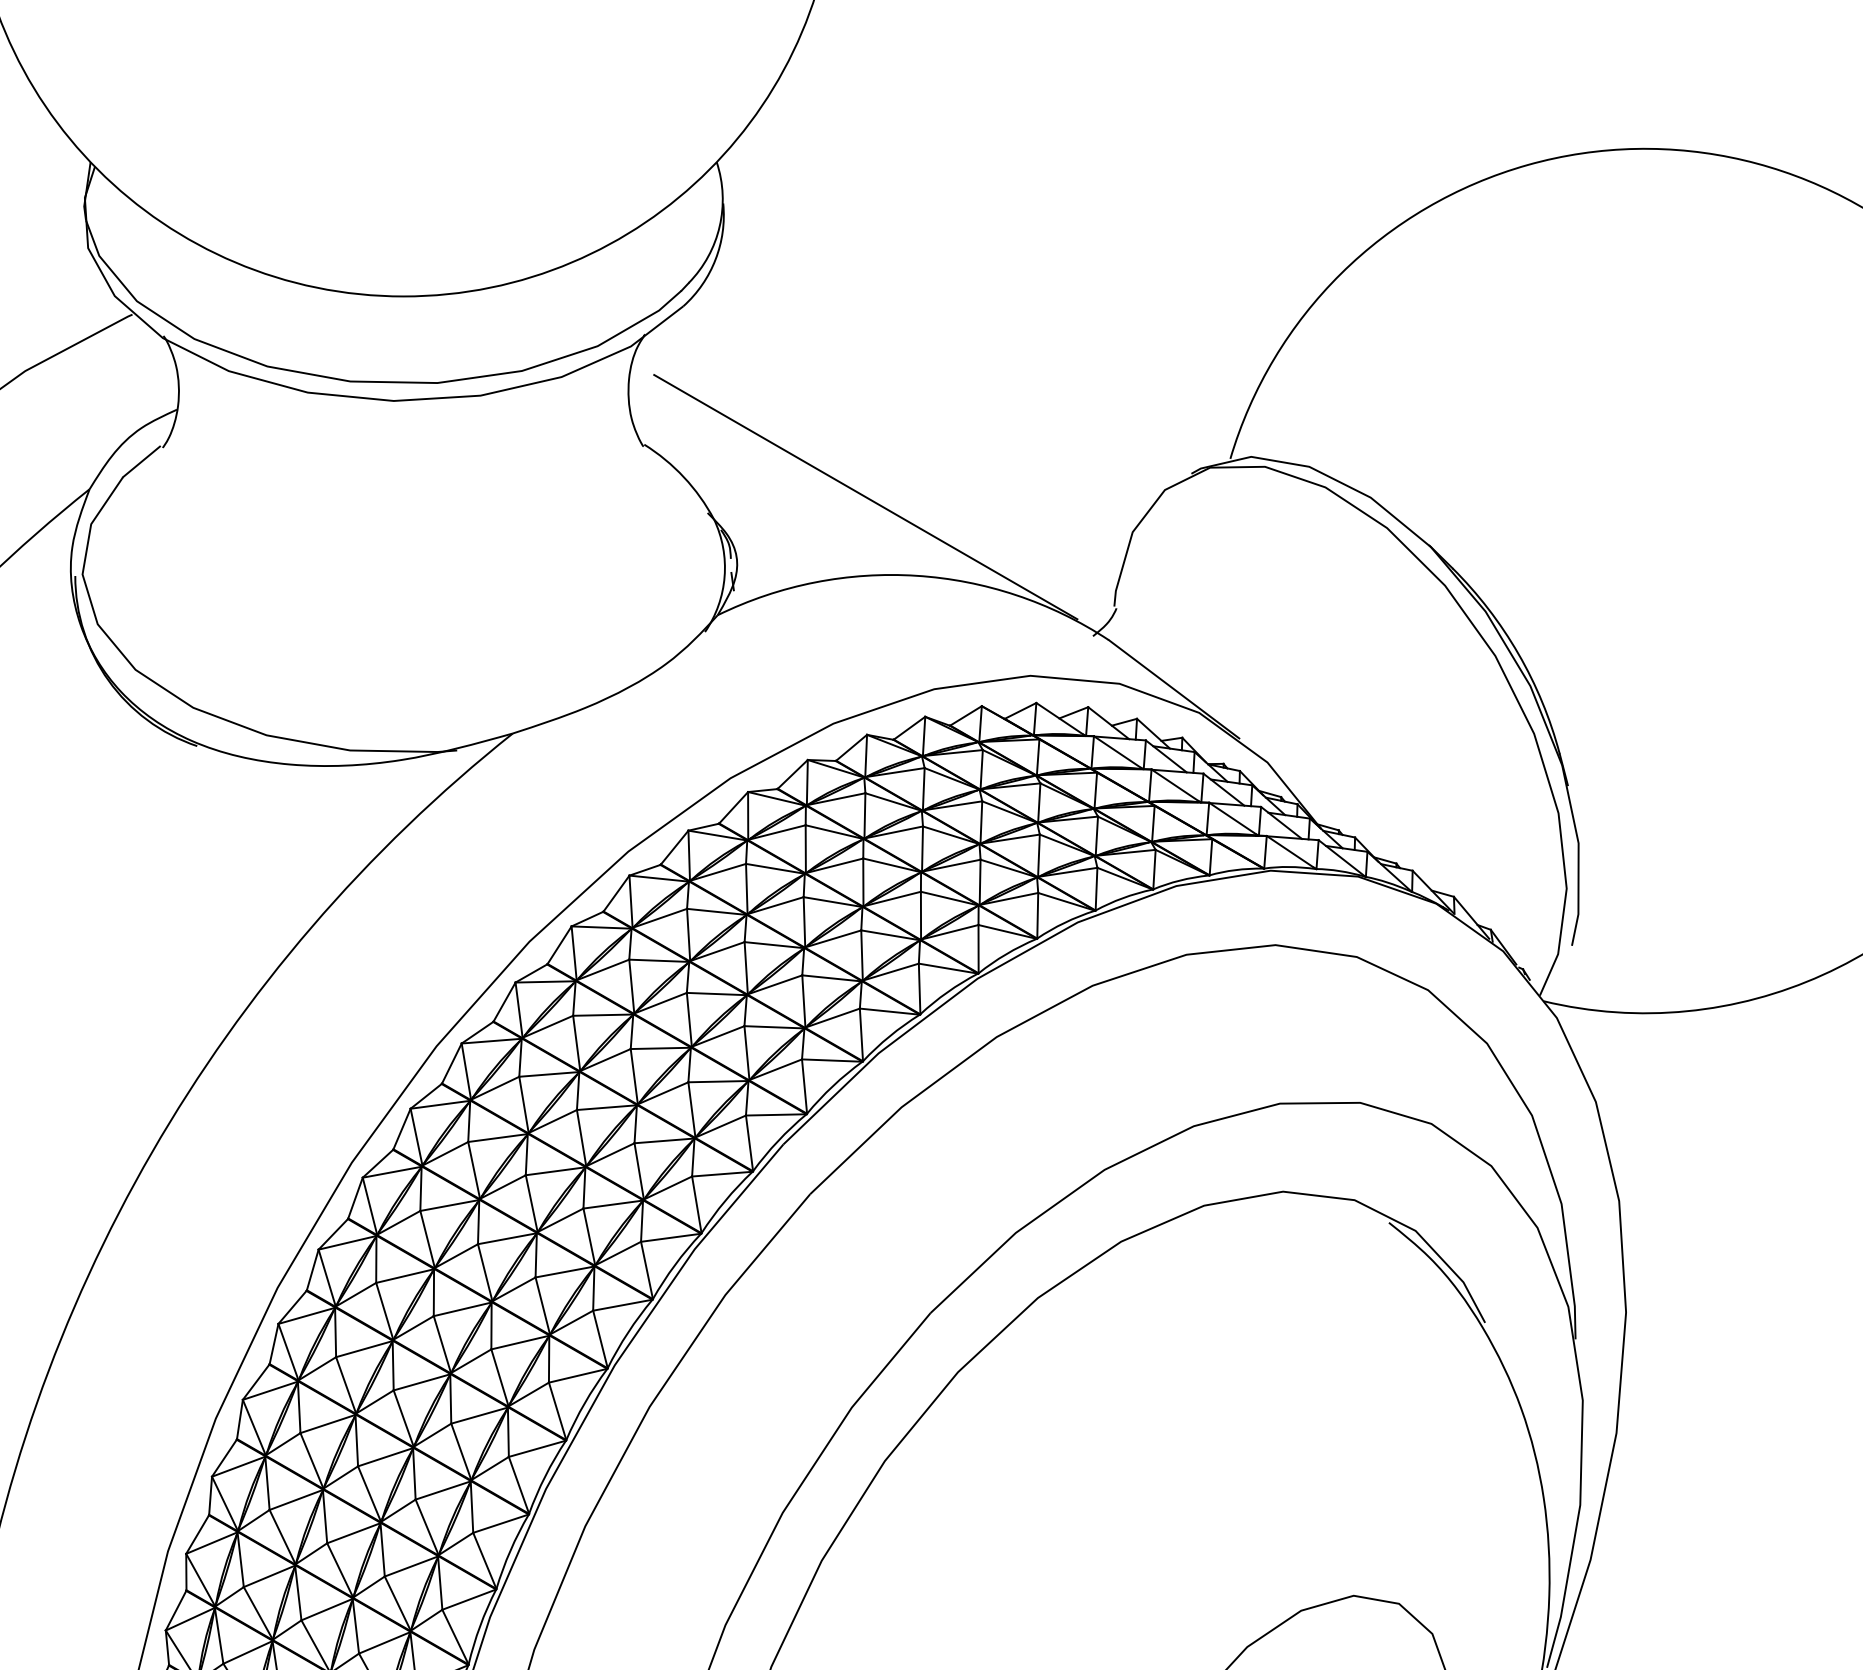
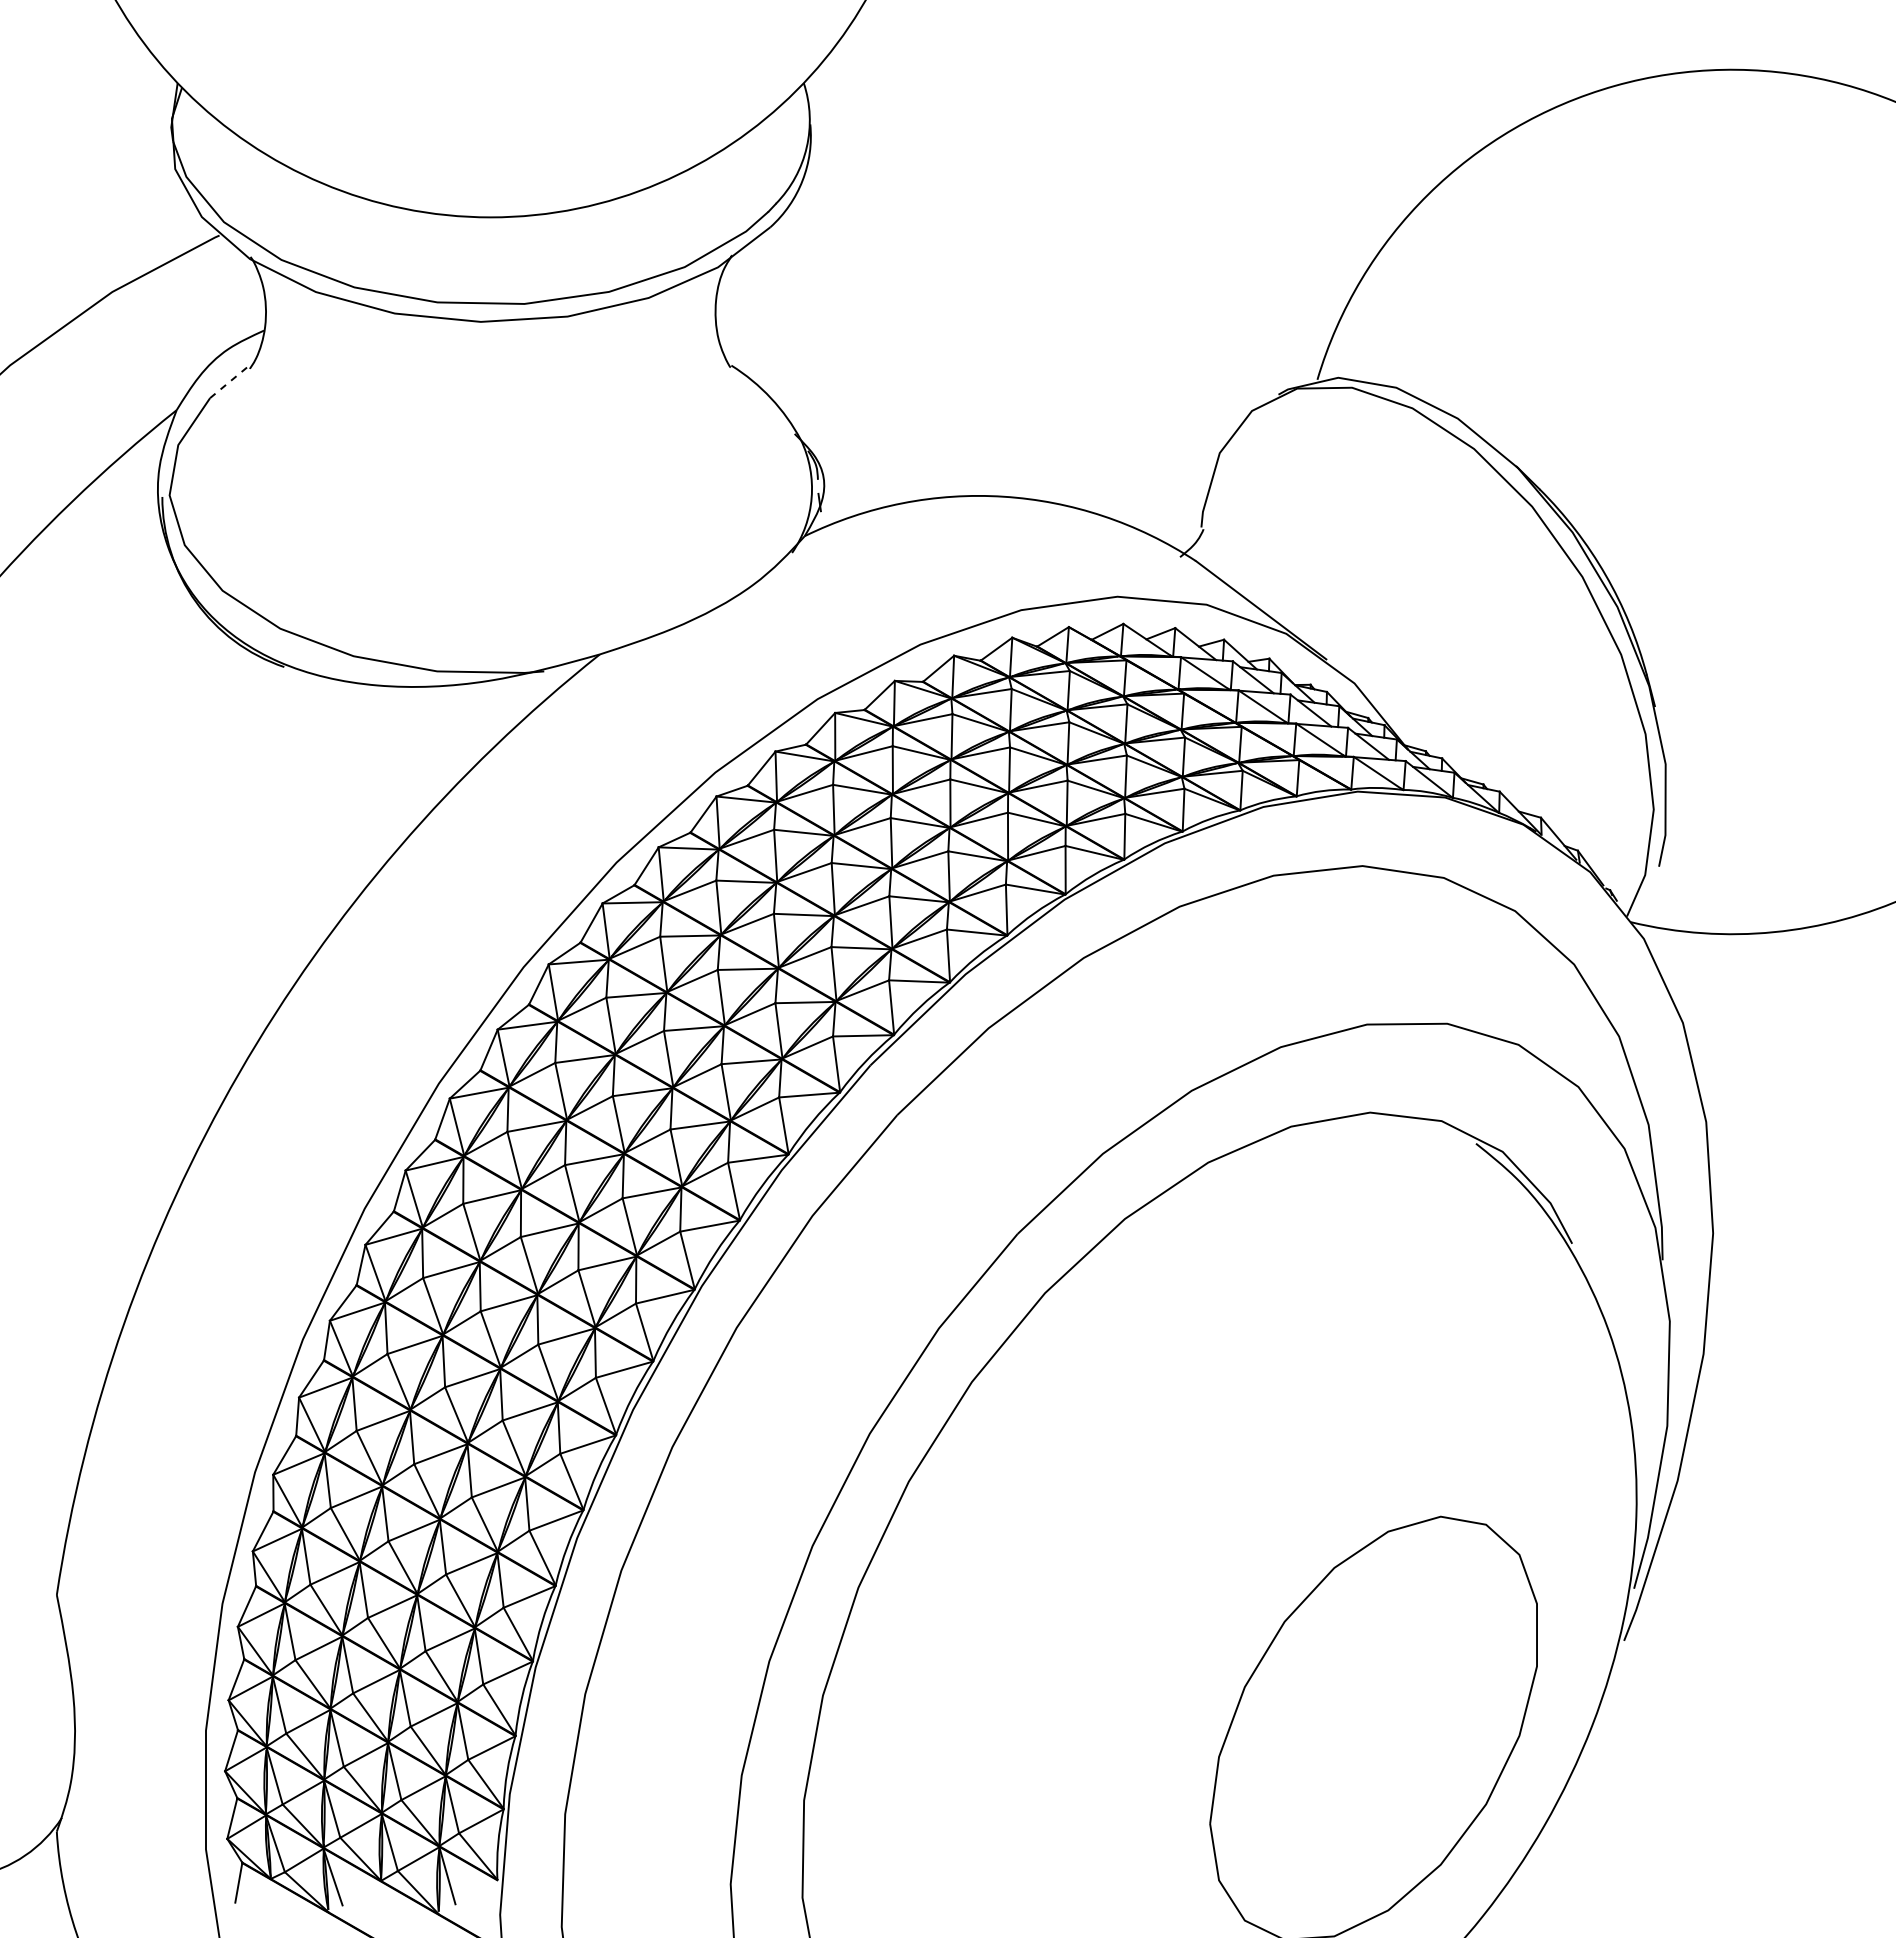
line: (141, 461) -> (228, 382), solid -> dashed
line: (865, 496) -> (952, 417), removed

